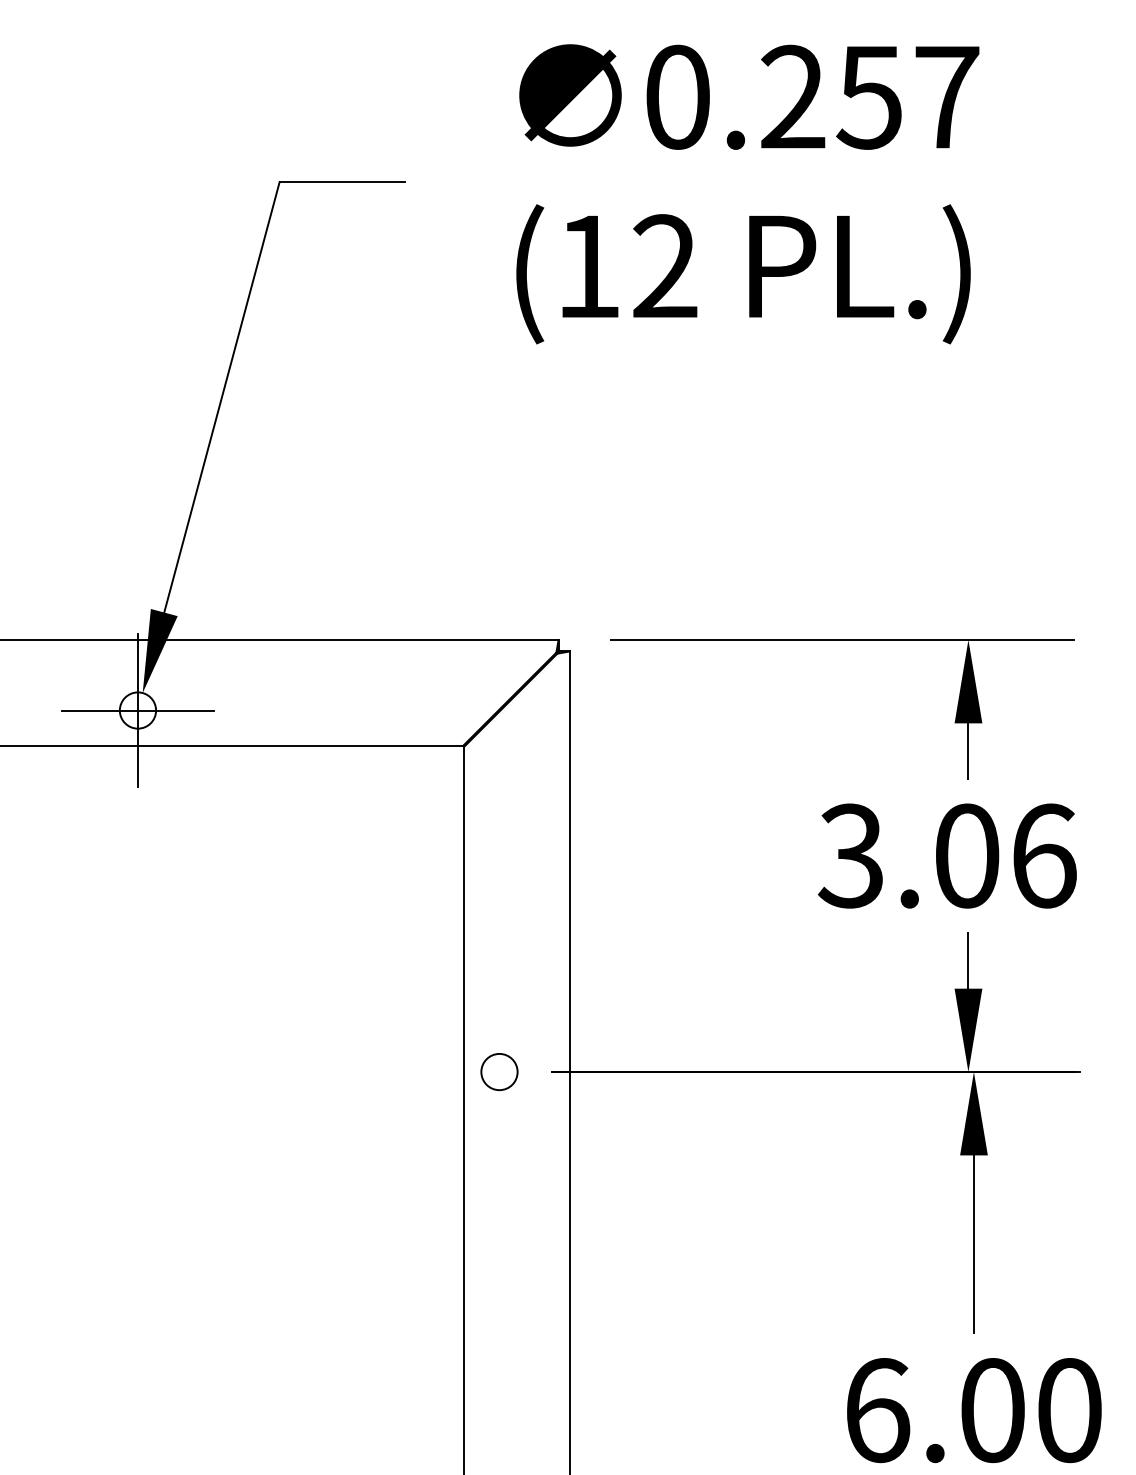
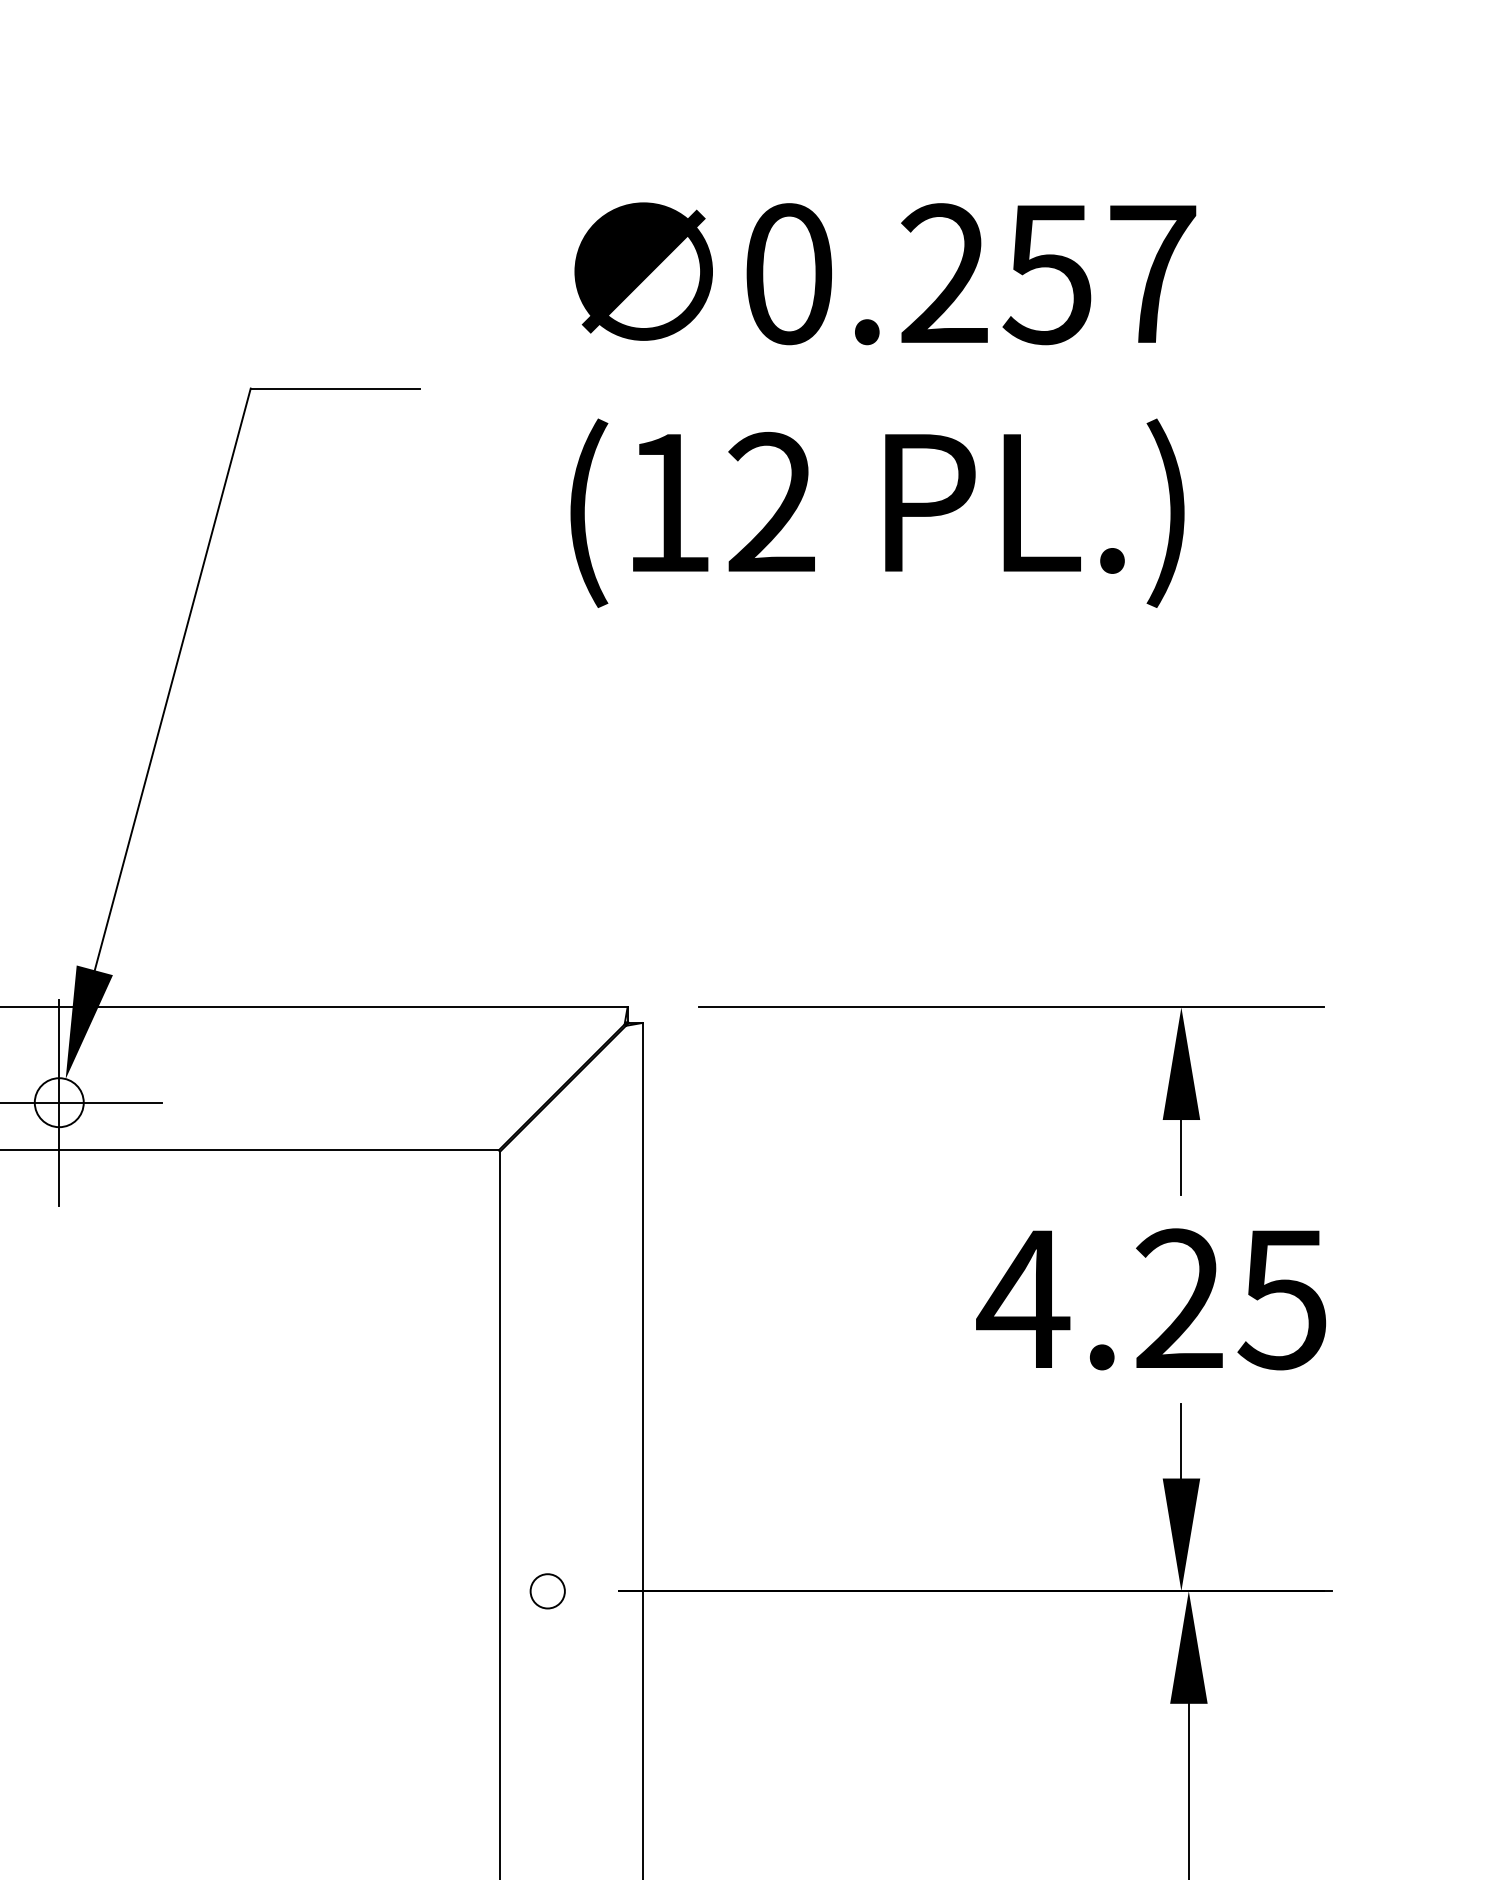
text: (946, 855) -> (1151, 1298), 3.06 -> 4.25
circle: (499, 1072) -> (547, 1591), size x0.7

